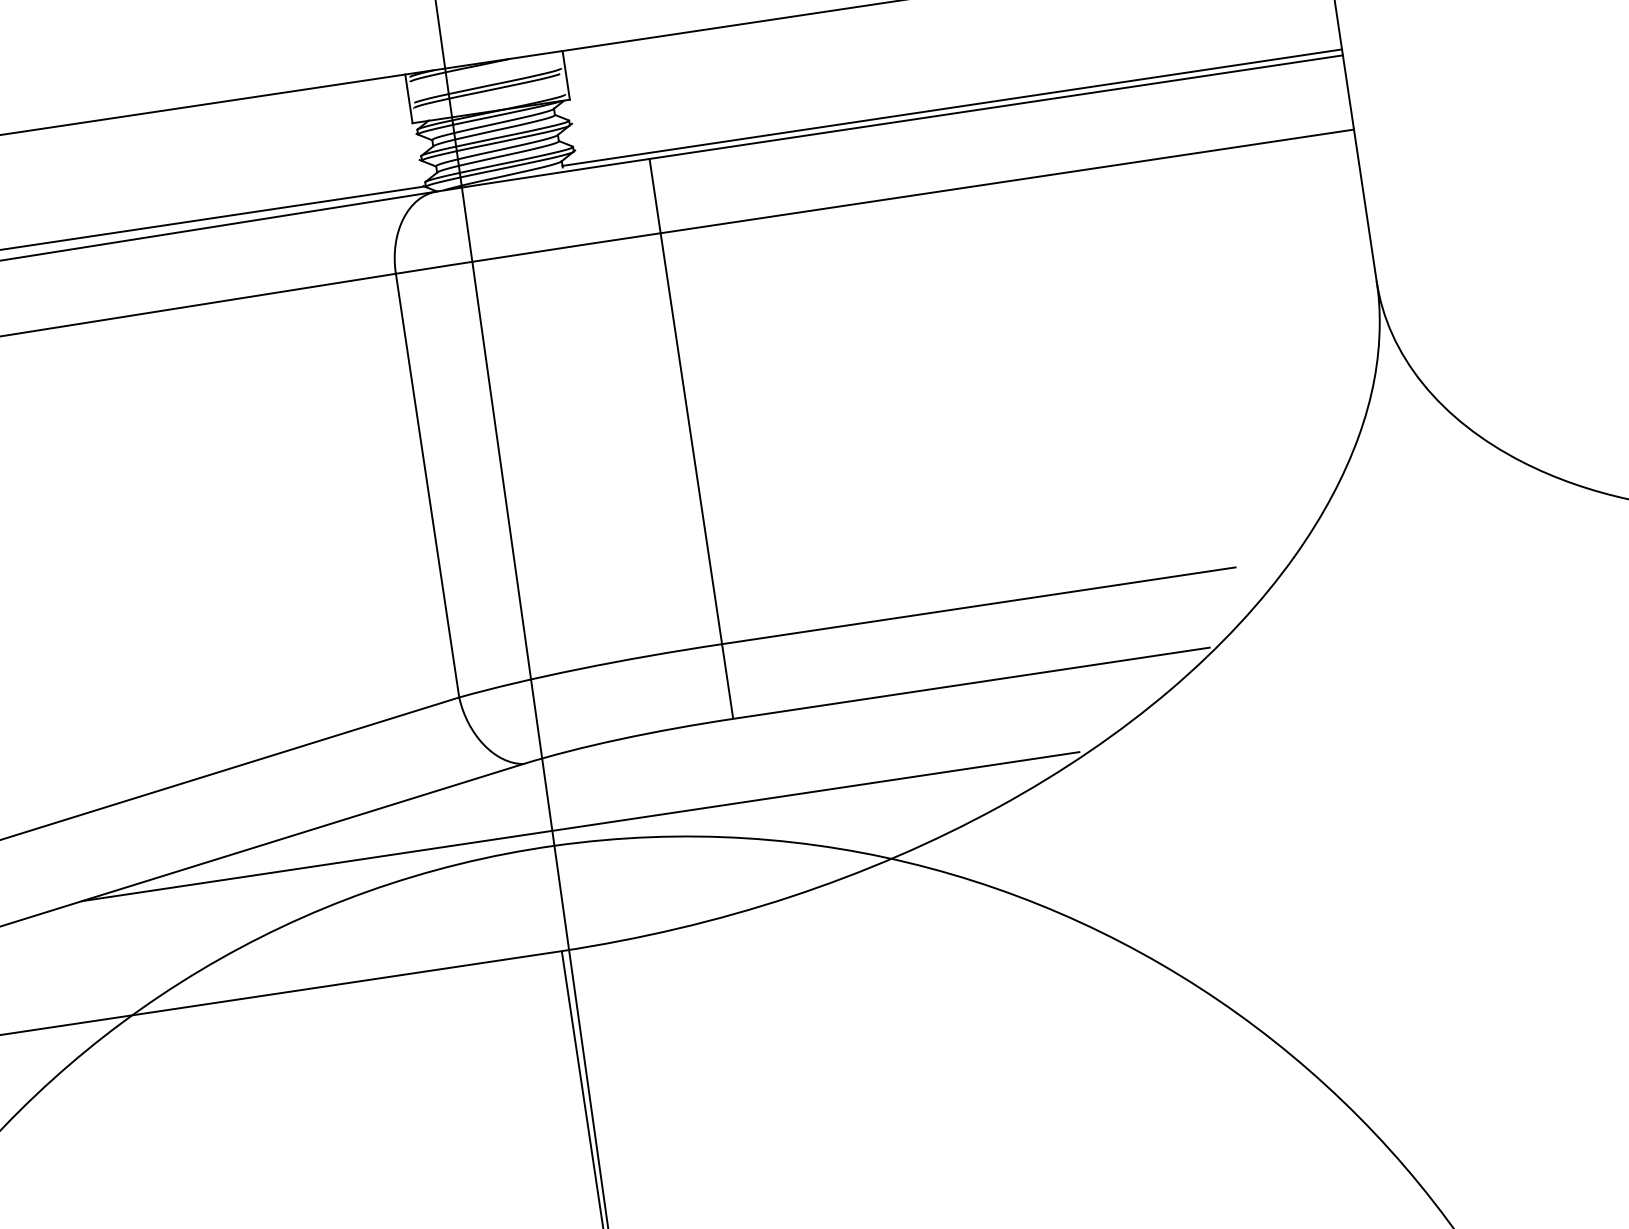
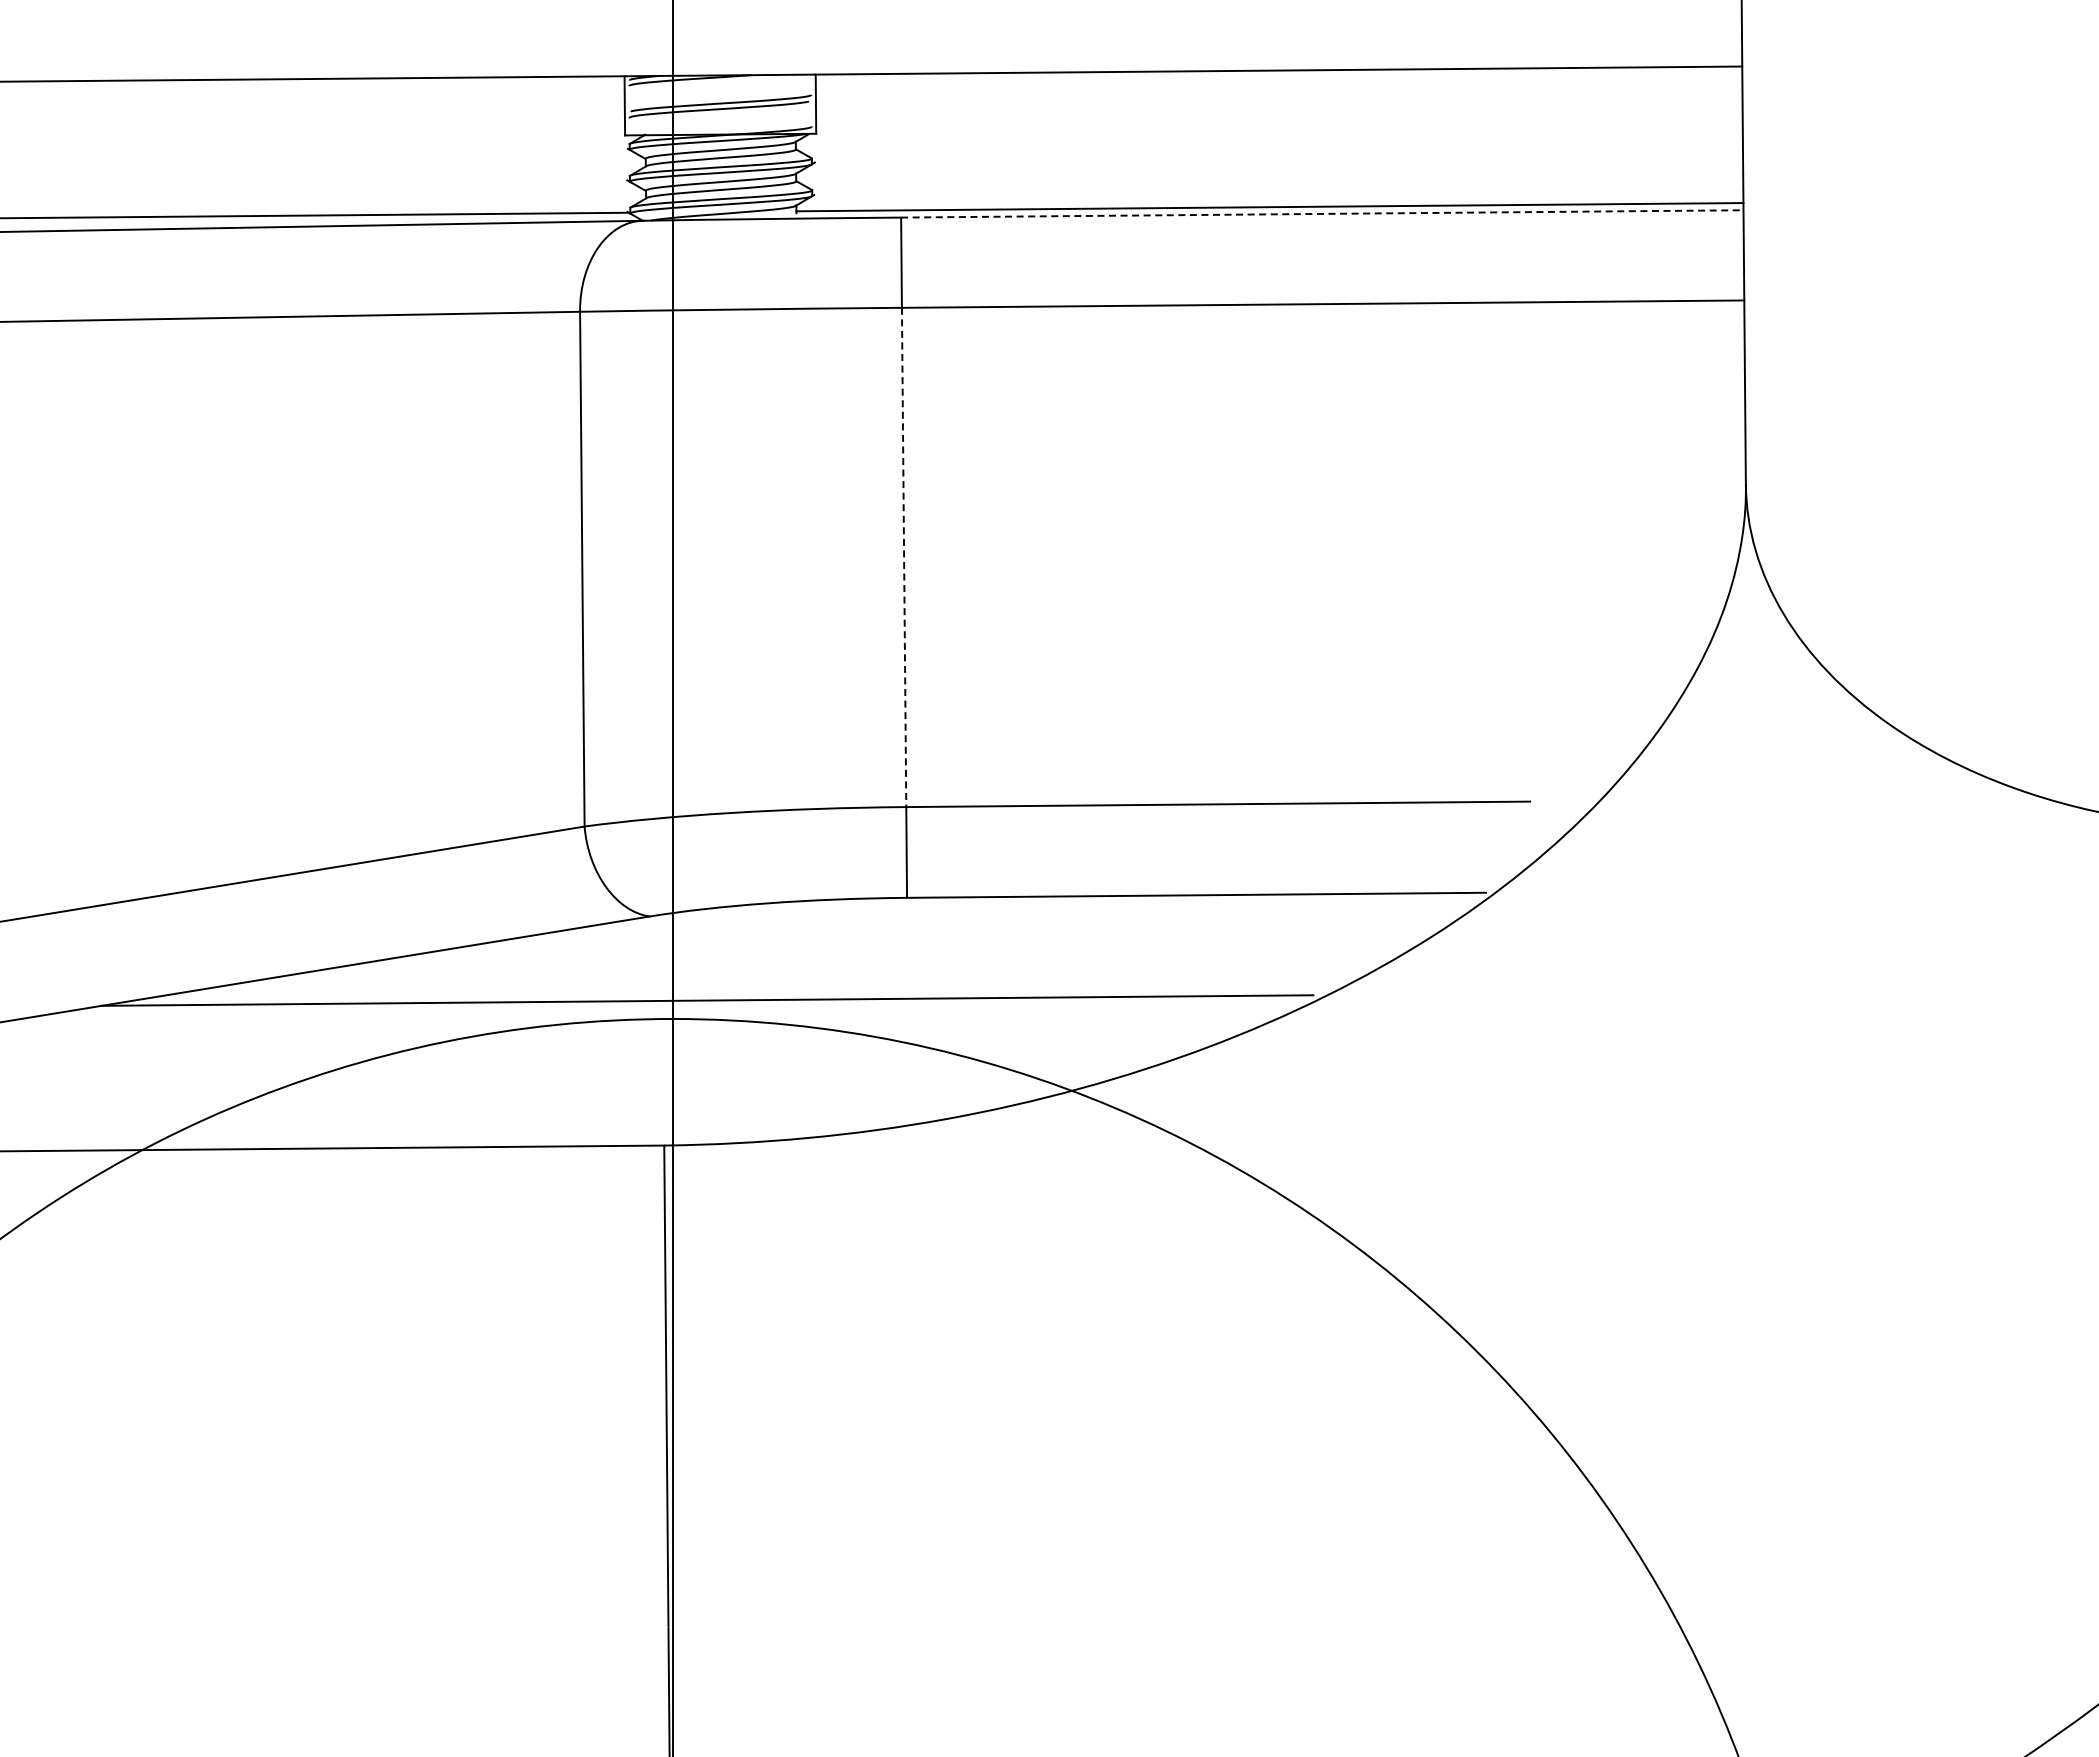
line: (996, 106) -> (1322, 213), solid -> dashed
line: (691, 438) -> (904, 557), solid -> dashed

